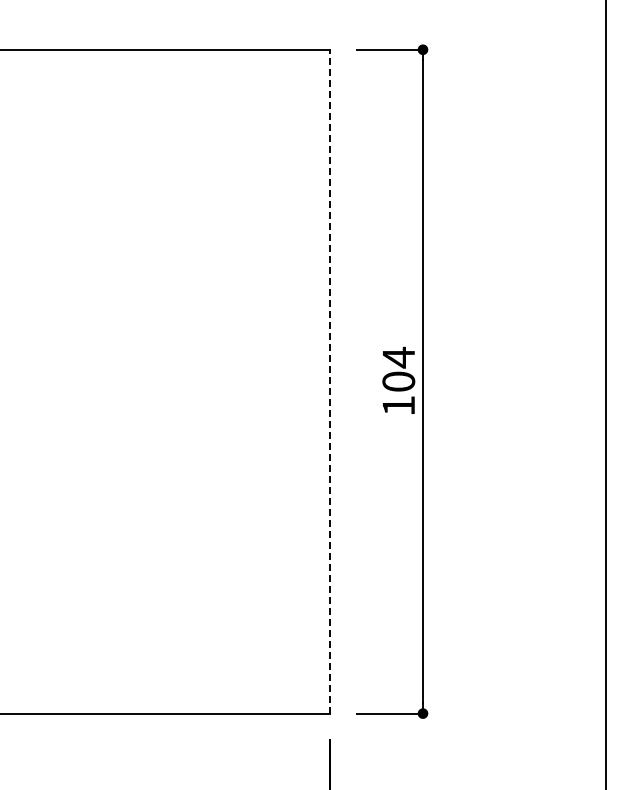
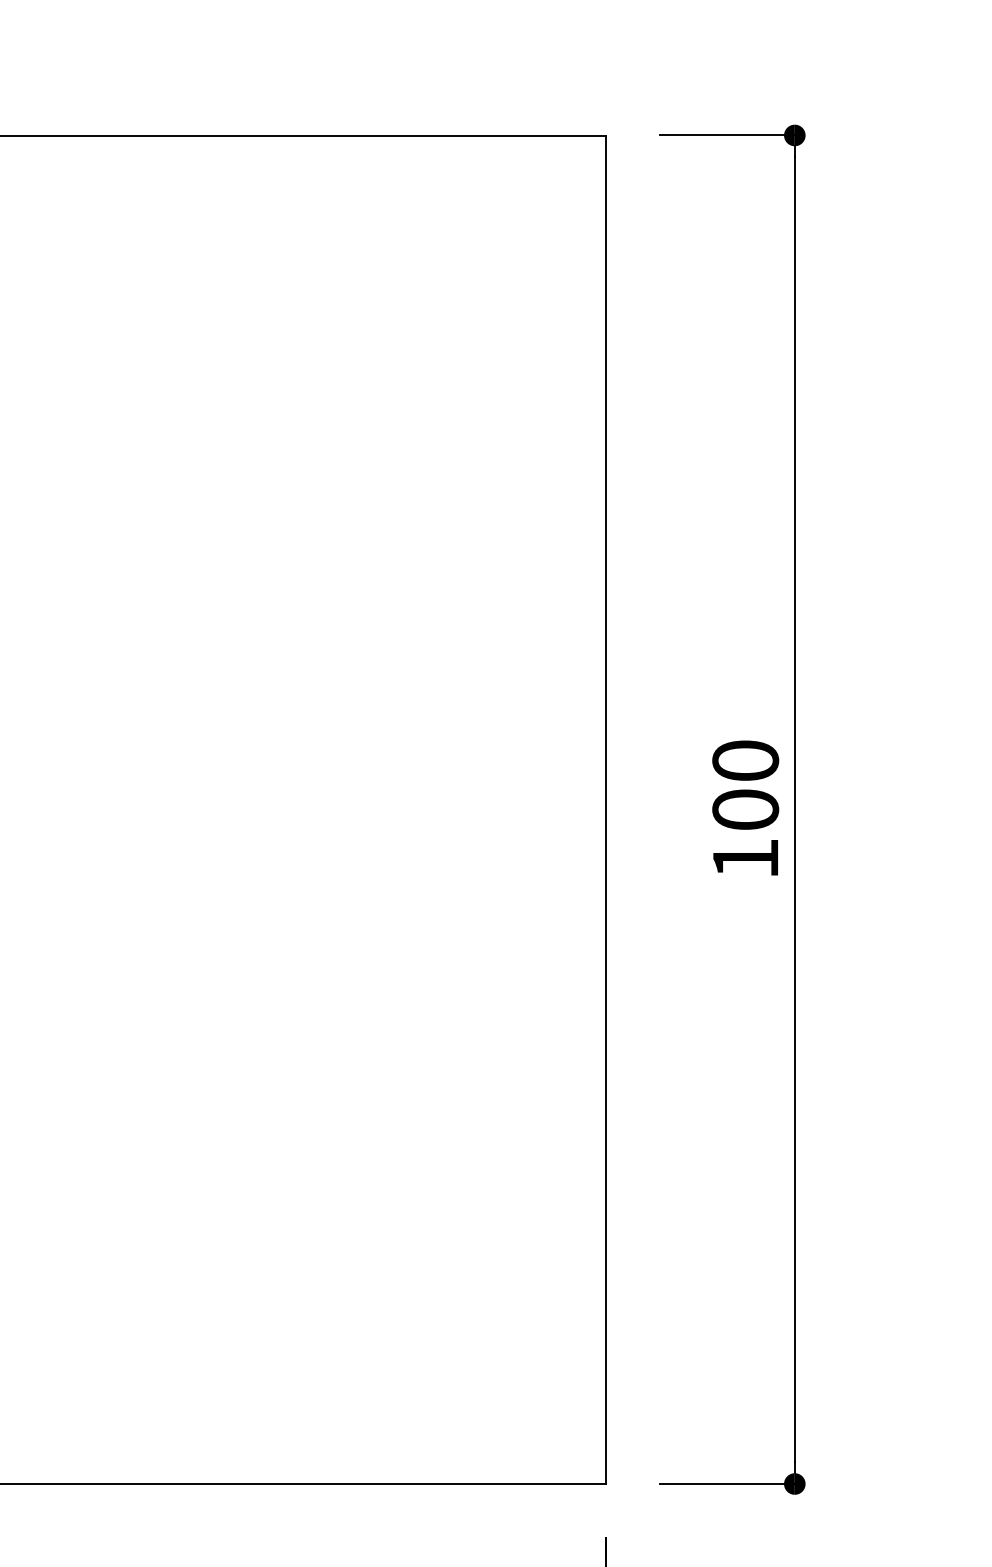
text: (398, 357) -> (745, 760), 104 -> 100
line: (330, 381) -> (606, 809), dashed -> solid

